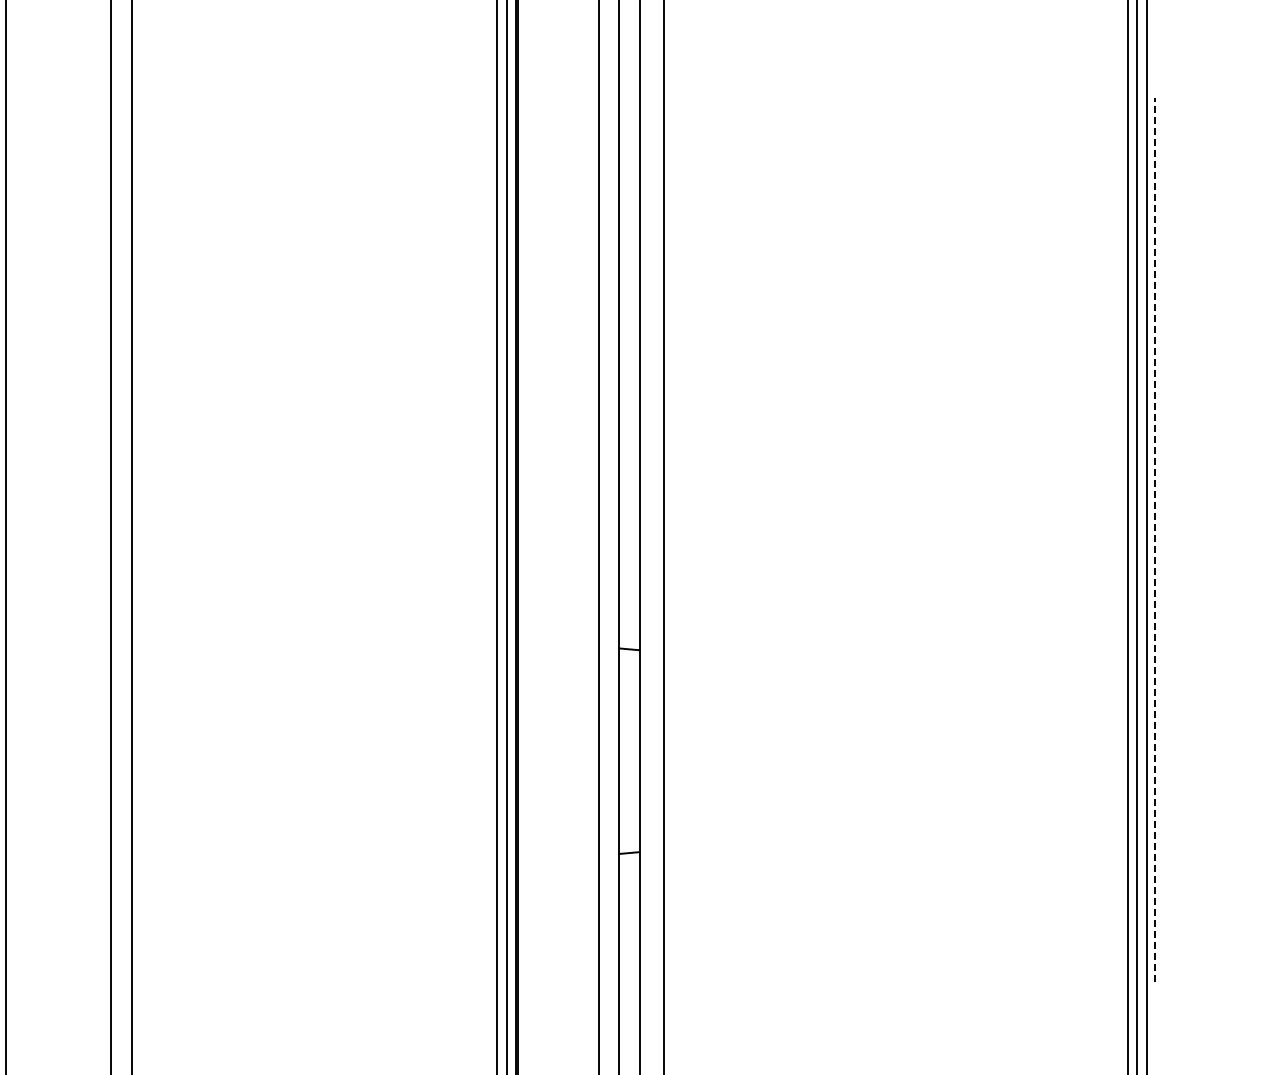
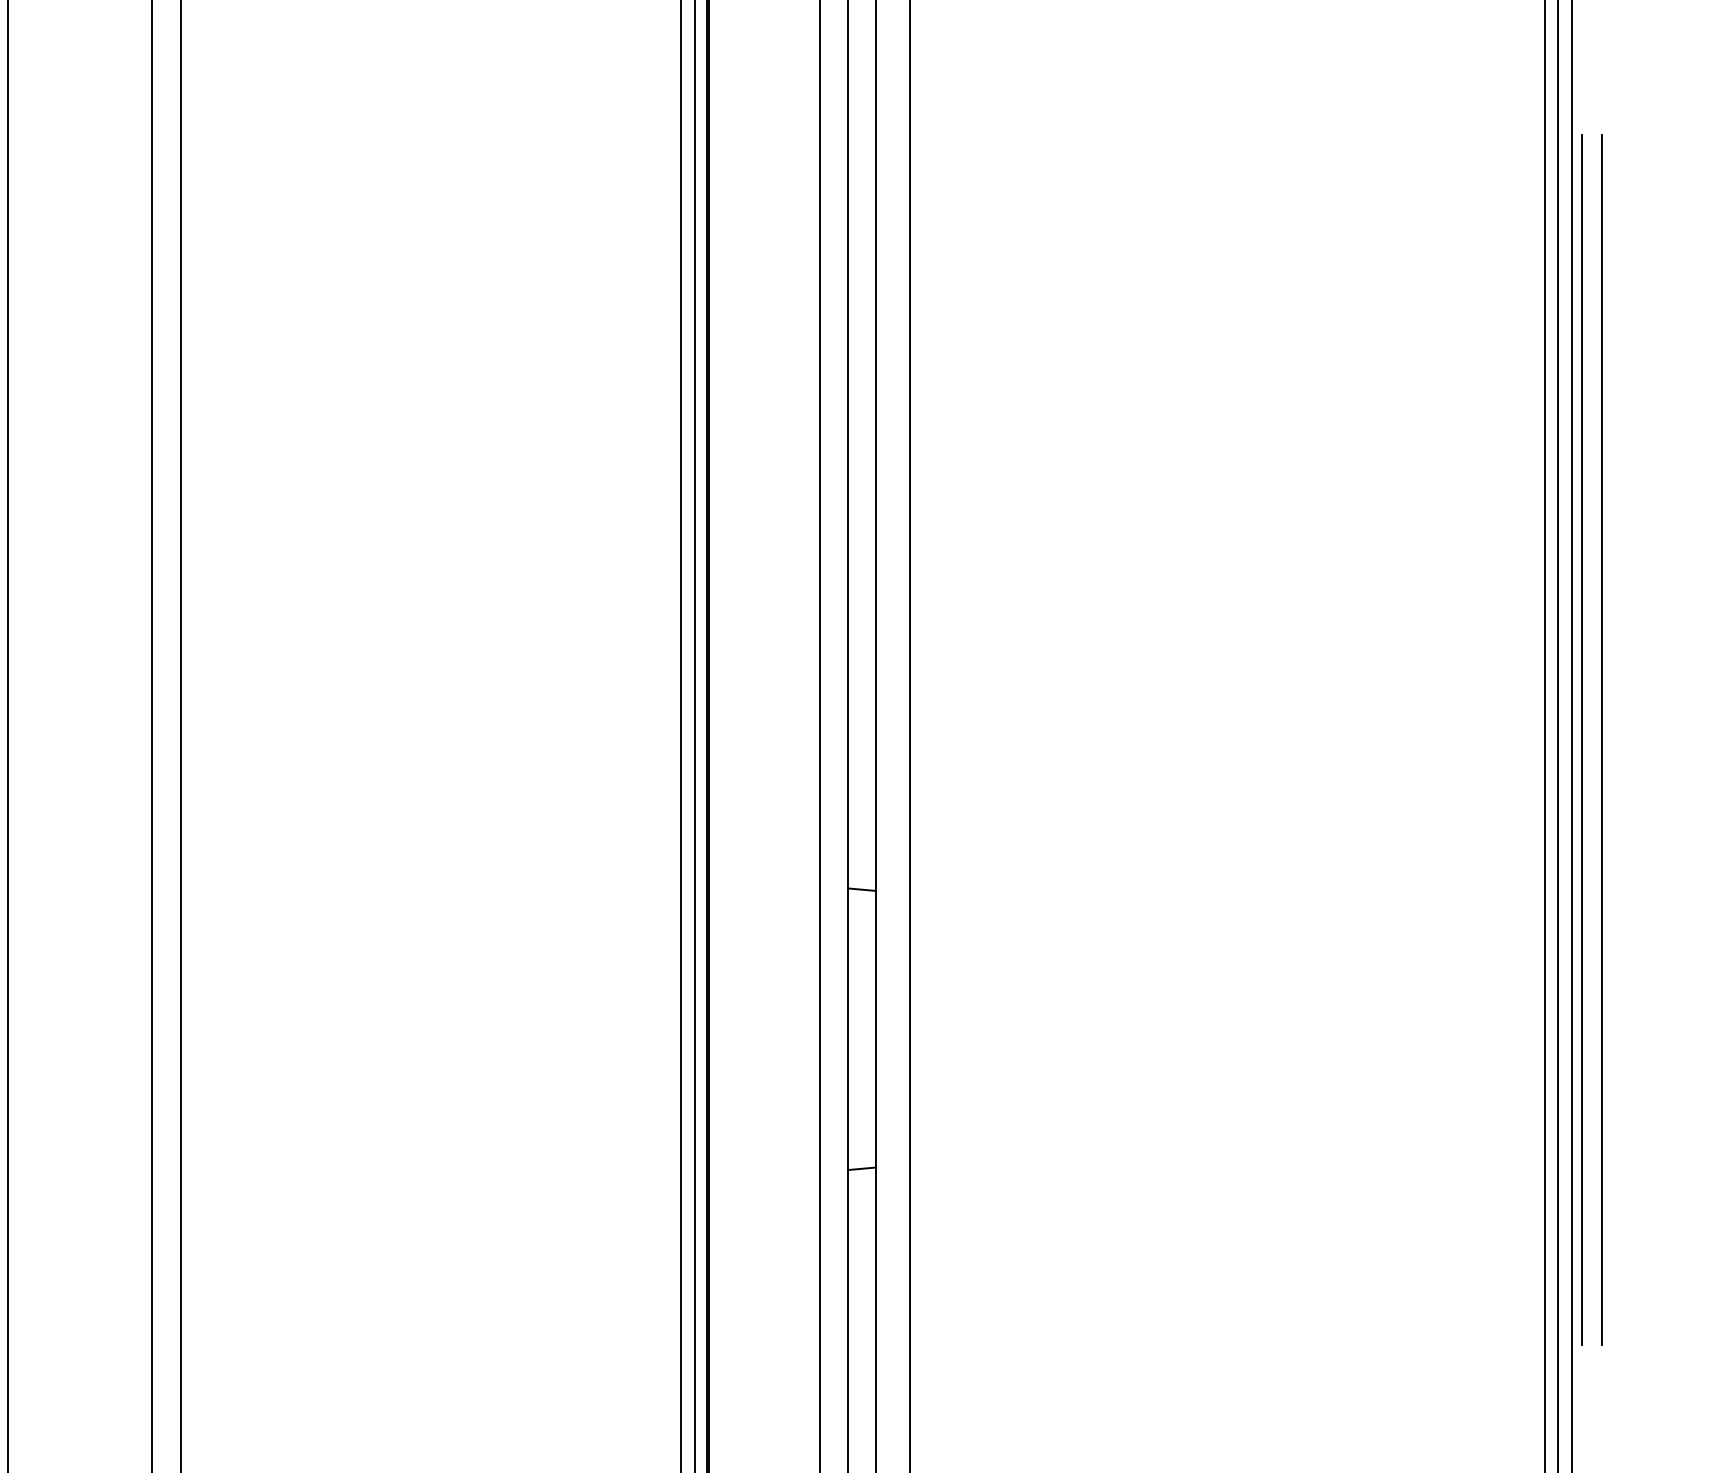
line: (1169, 539) -> (1601, 739), added
line: (1154, 540) -> (1581, 740), dashed -> solid

